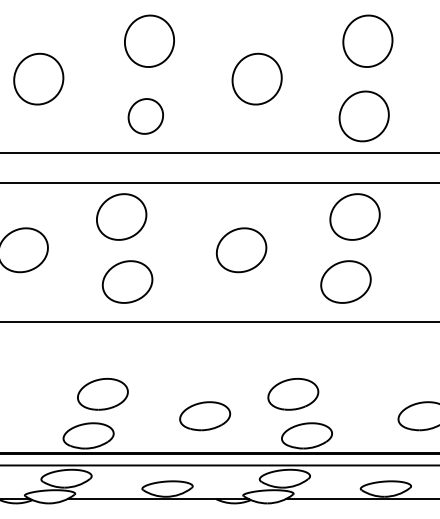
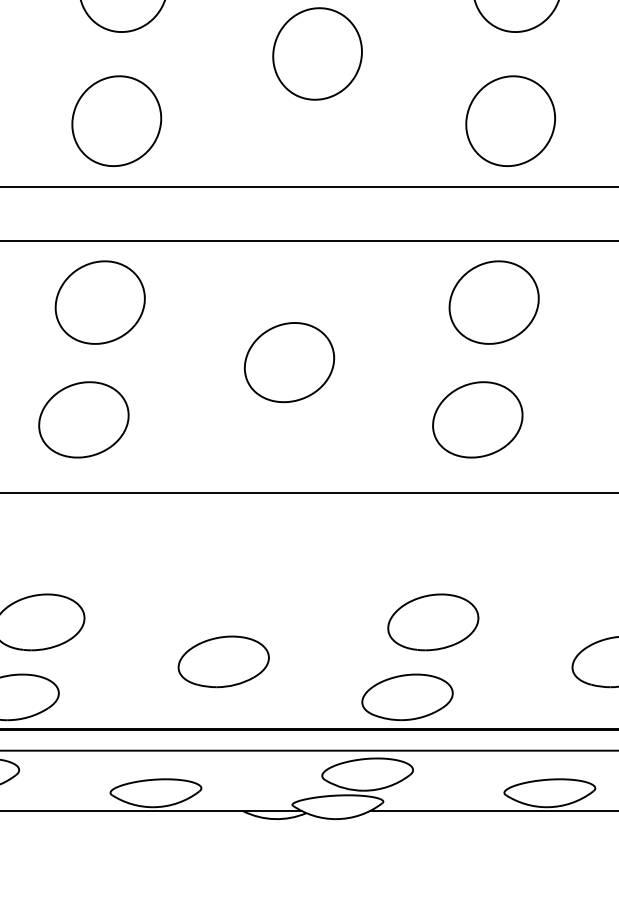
part: (145, 116) -> (116, 121), size x1.43
part: (121, 216) -> (99, 301), moved
part: (293, 394) -> (433, 622), moved

